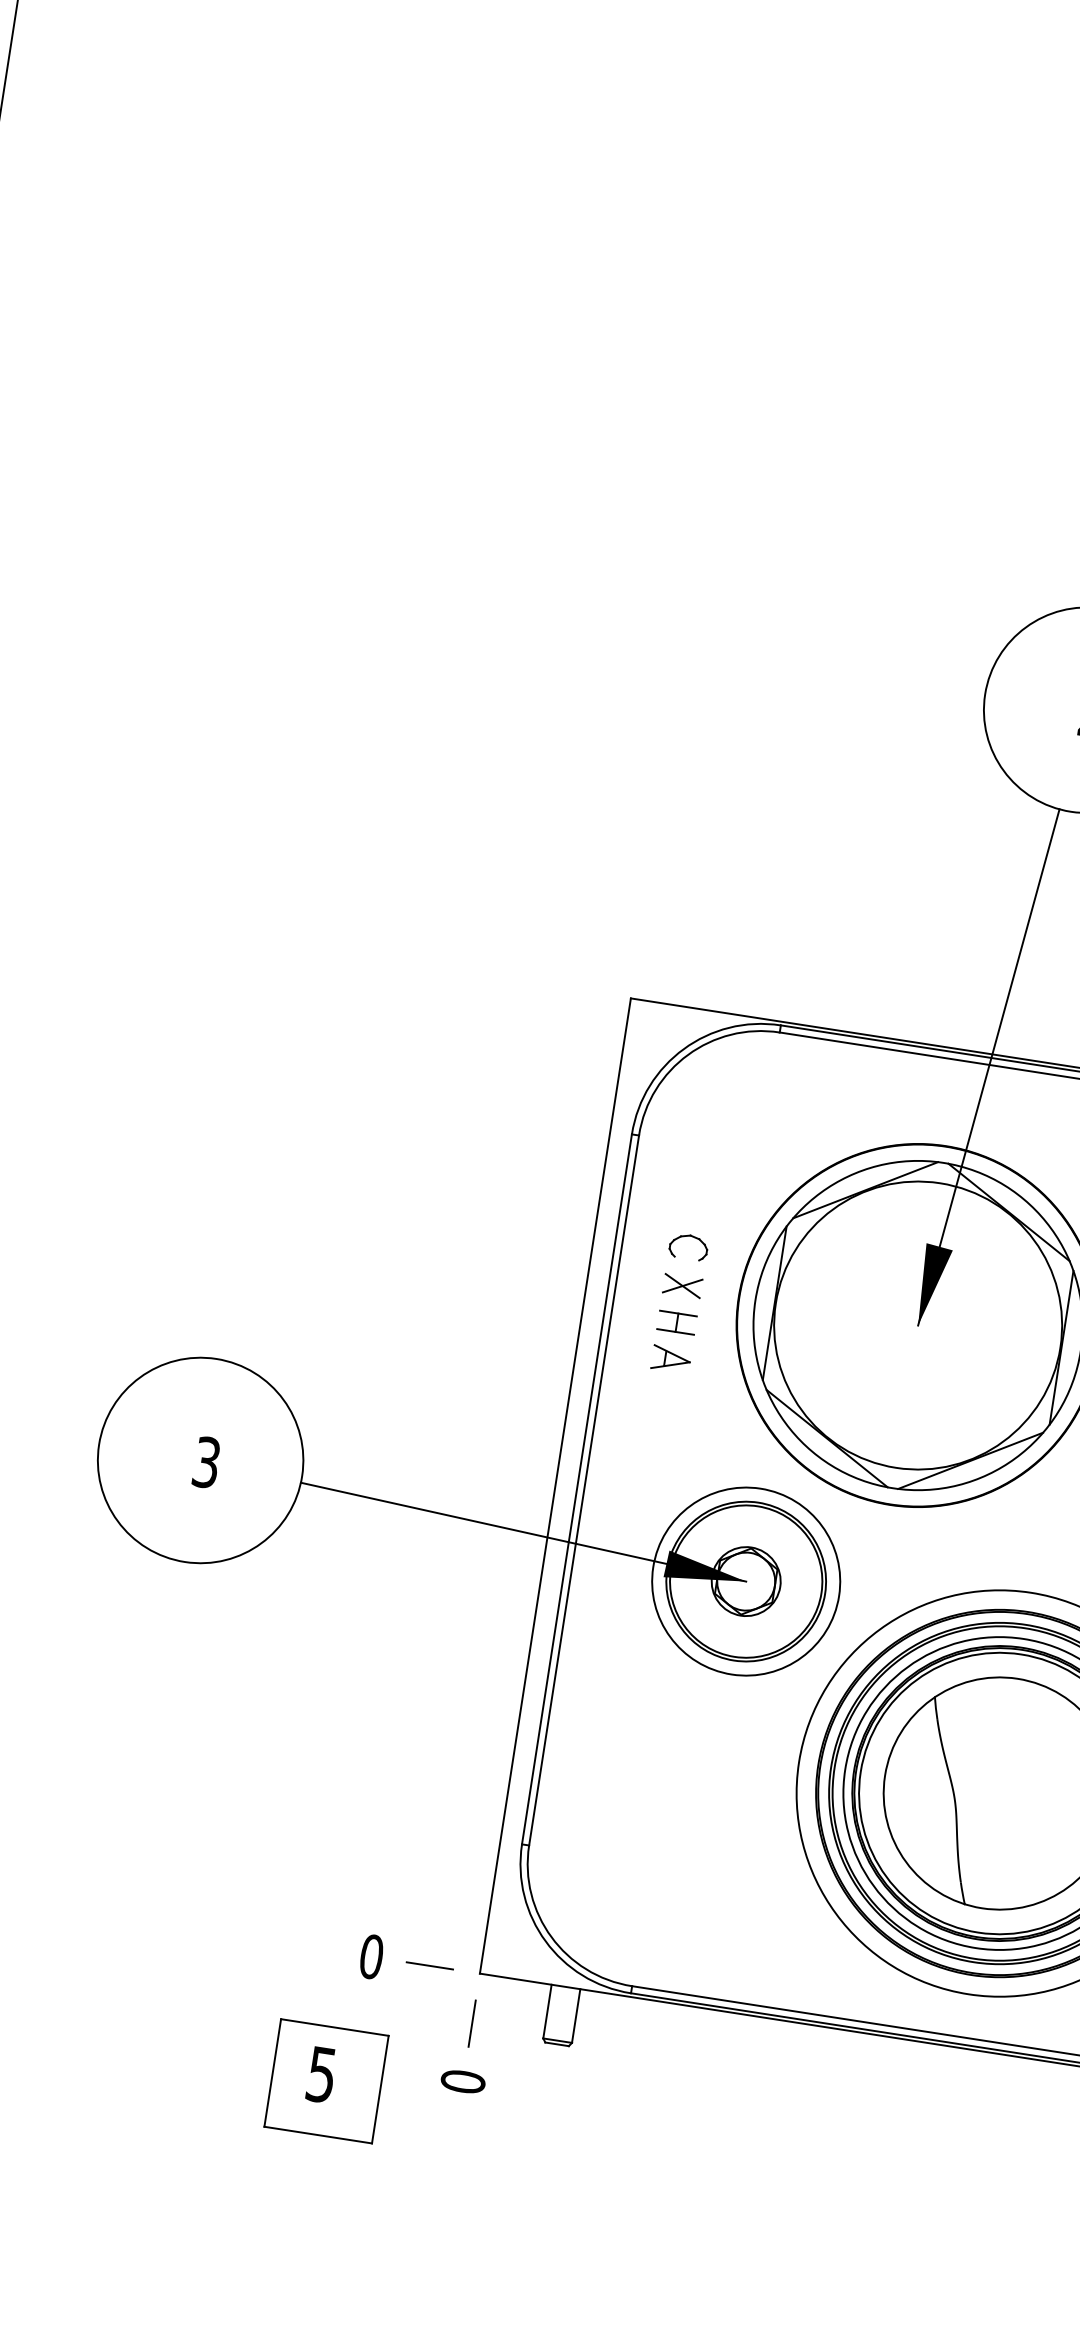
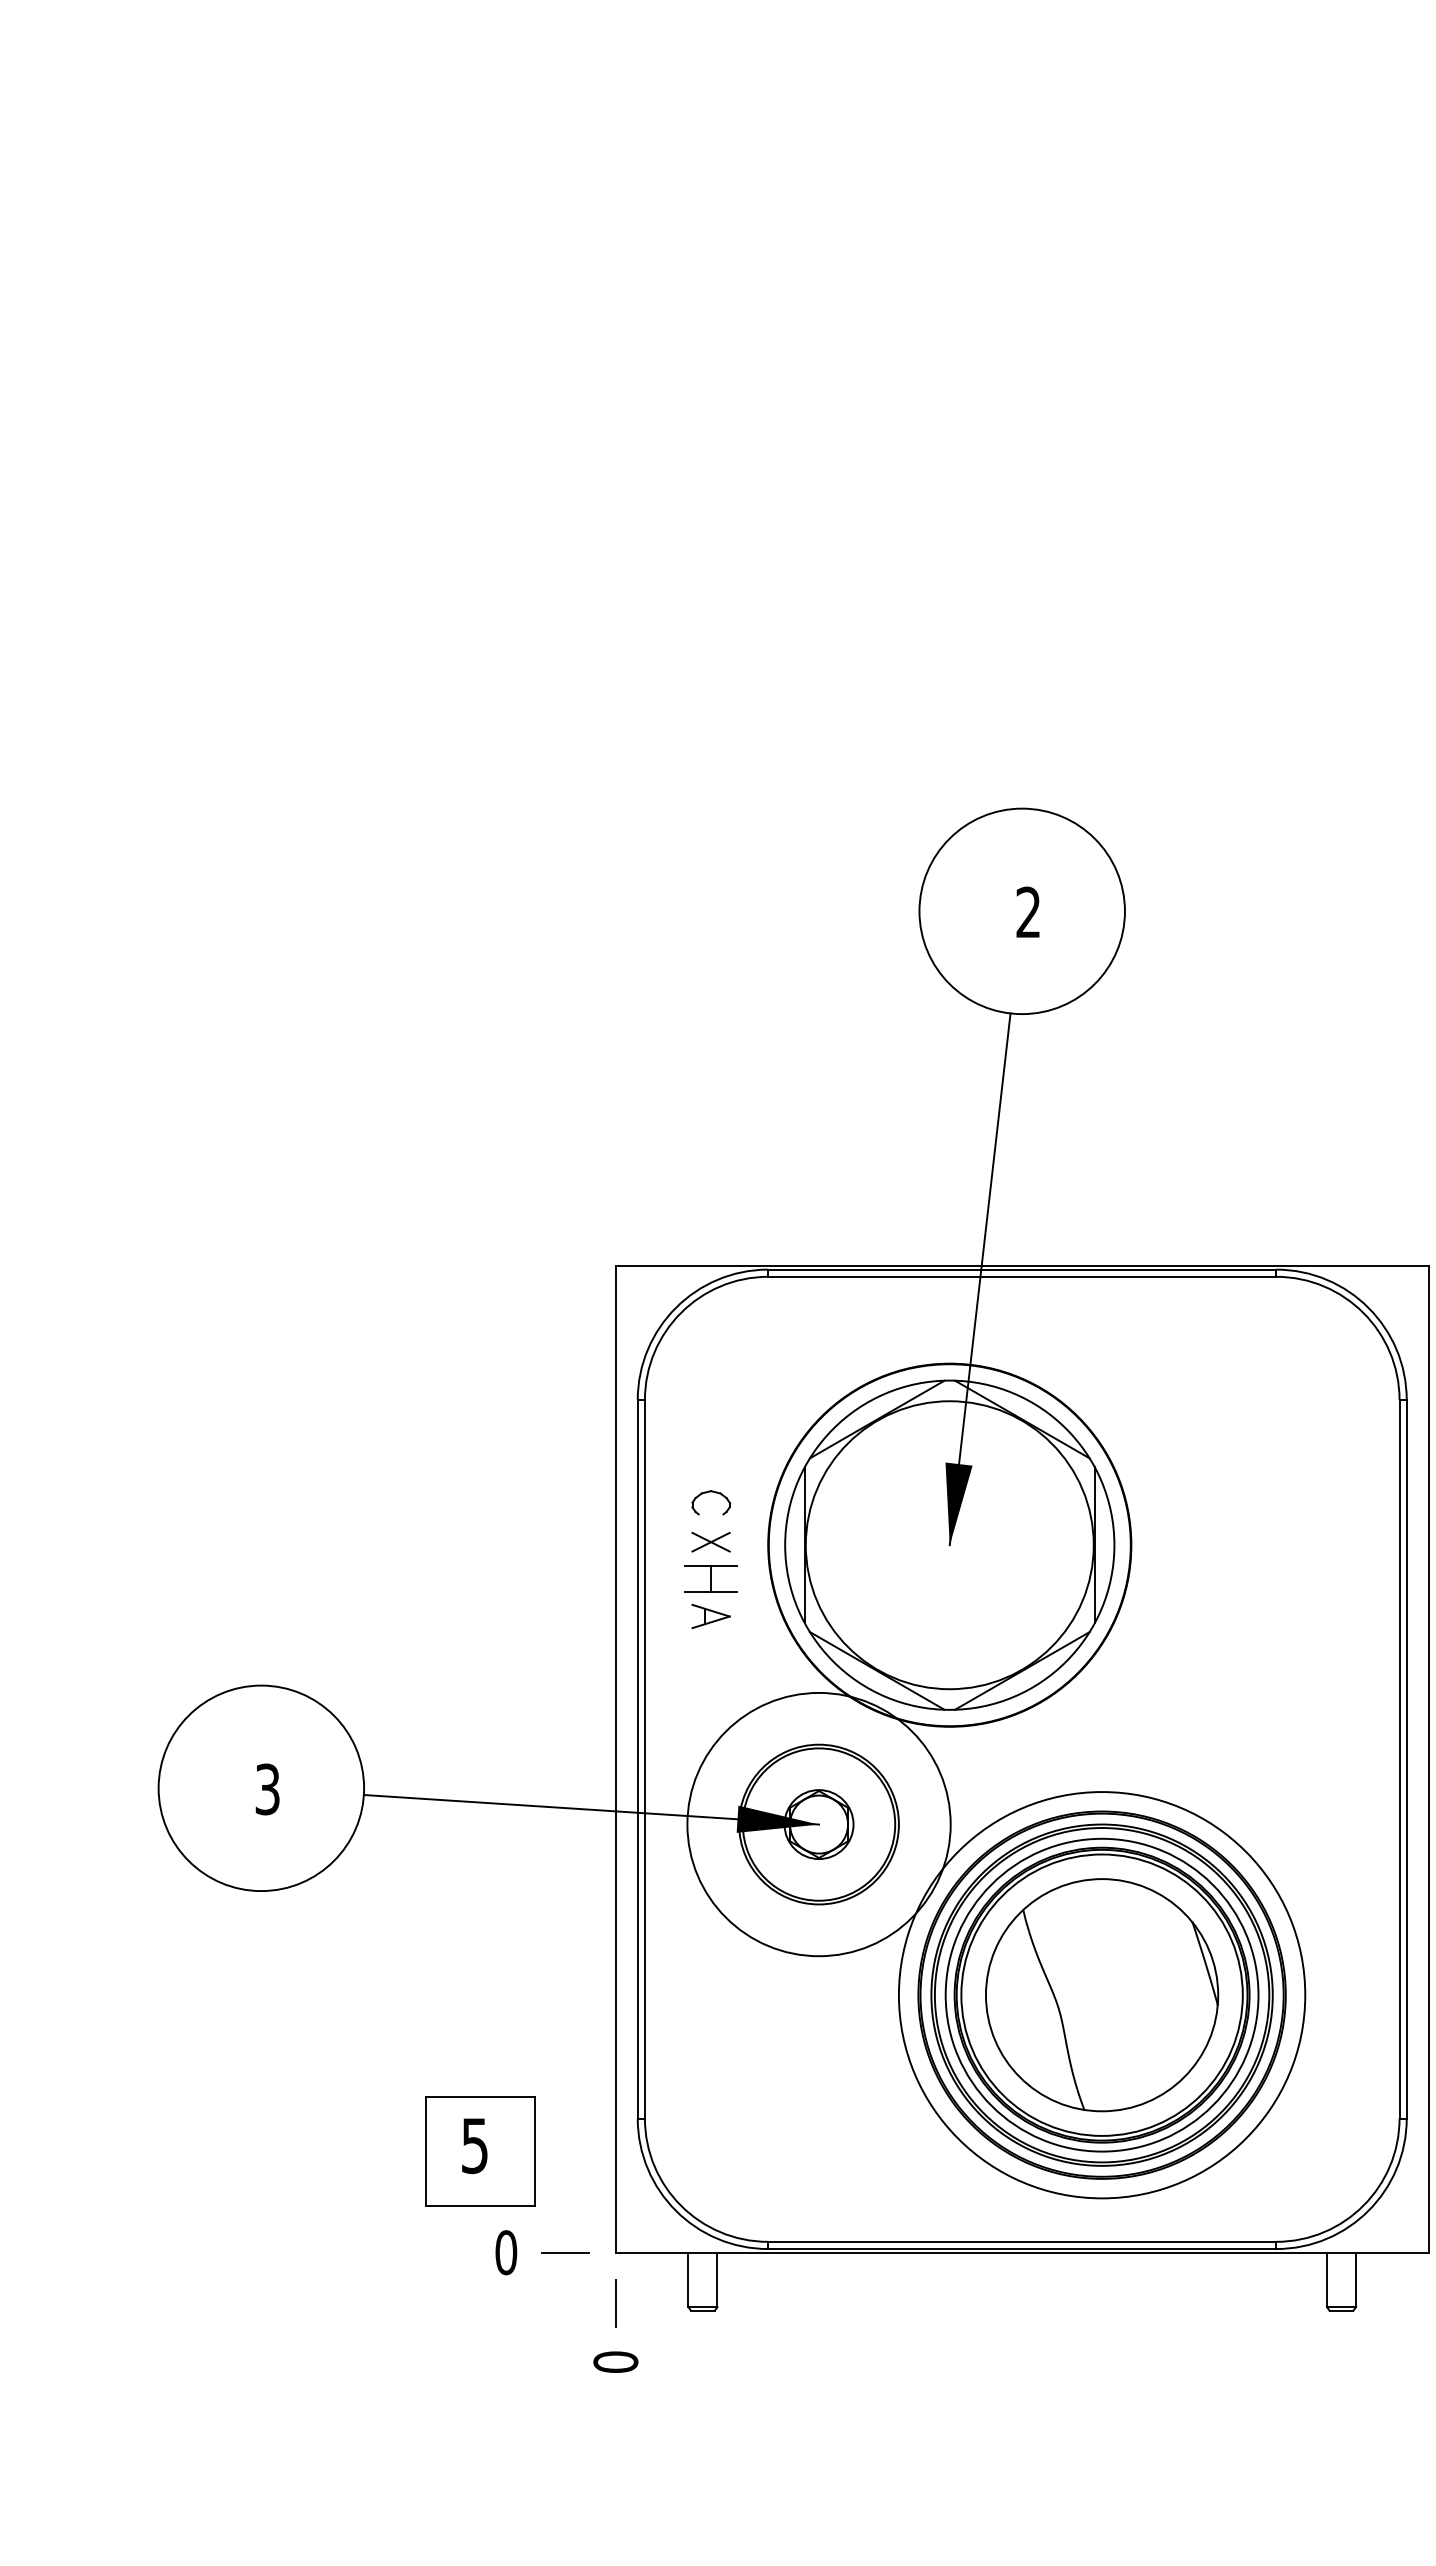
part: (677, 1322) -> (711, 1579), size x1.4
circle: (746, 1581) -> (819, 1824), size x1.4
part: (326, 2081) -> (480, 2151), moved

